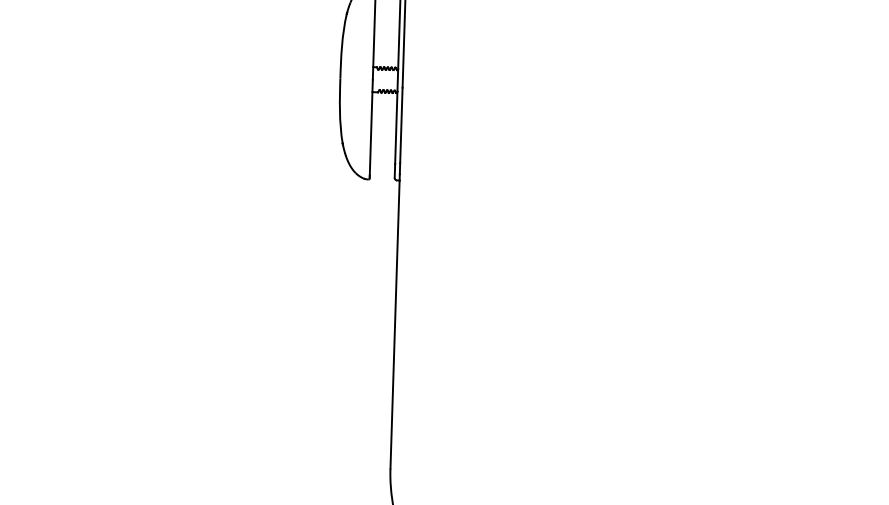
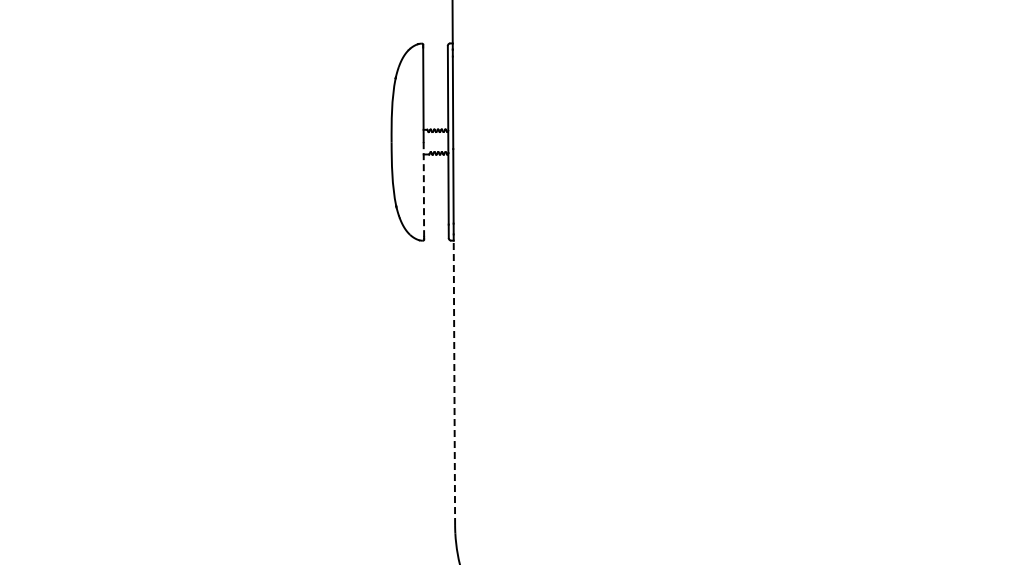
line: (370, 128) -> (423, 190), solid -> dashed
line: (395, 324) -> (454, 382), solid -> dashed

